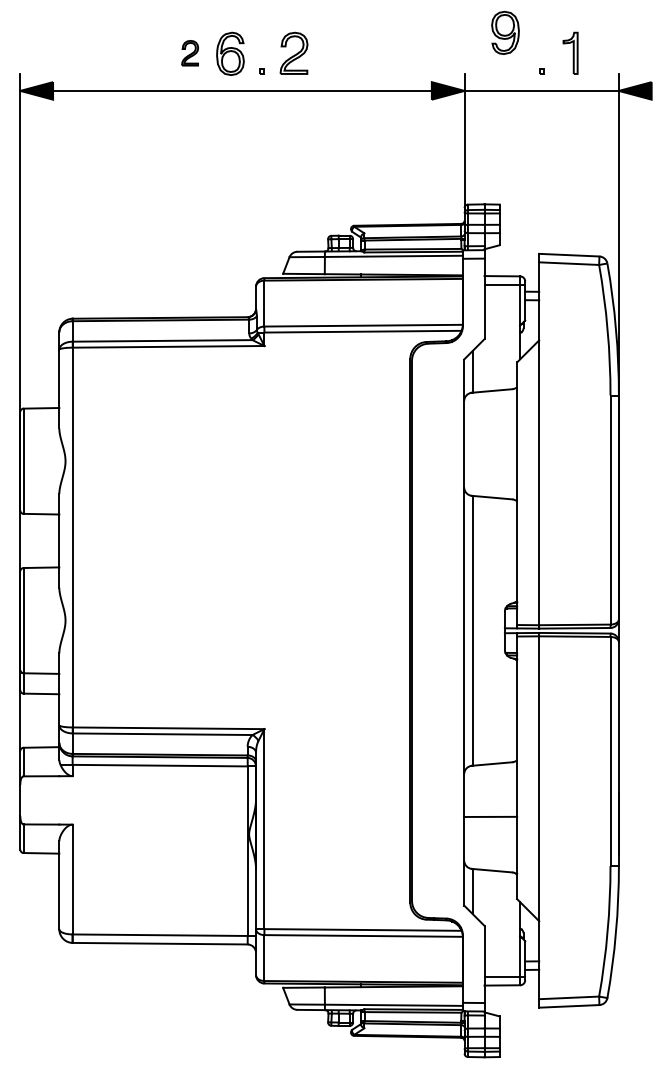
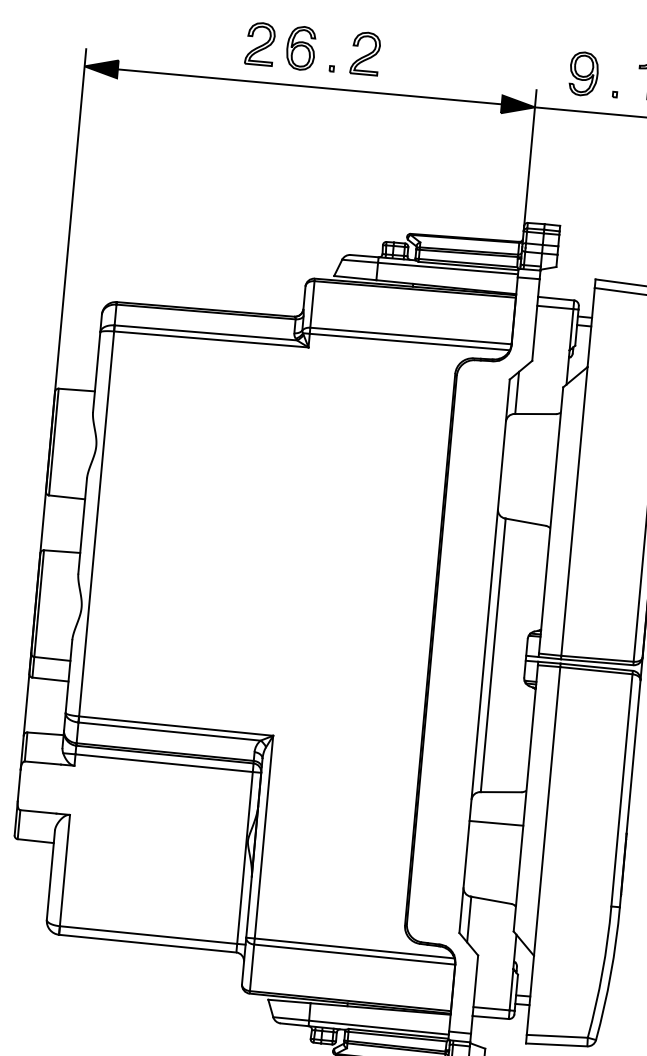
part: (505, 32) -> (583, 73), moved
part: (189, 52) -> (259, 43), size x1.67
line: (490, 816) -> (496, 822), moved

